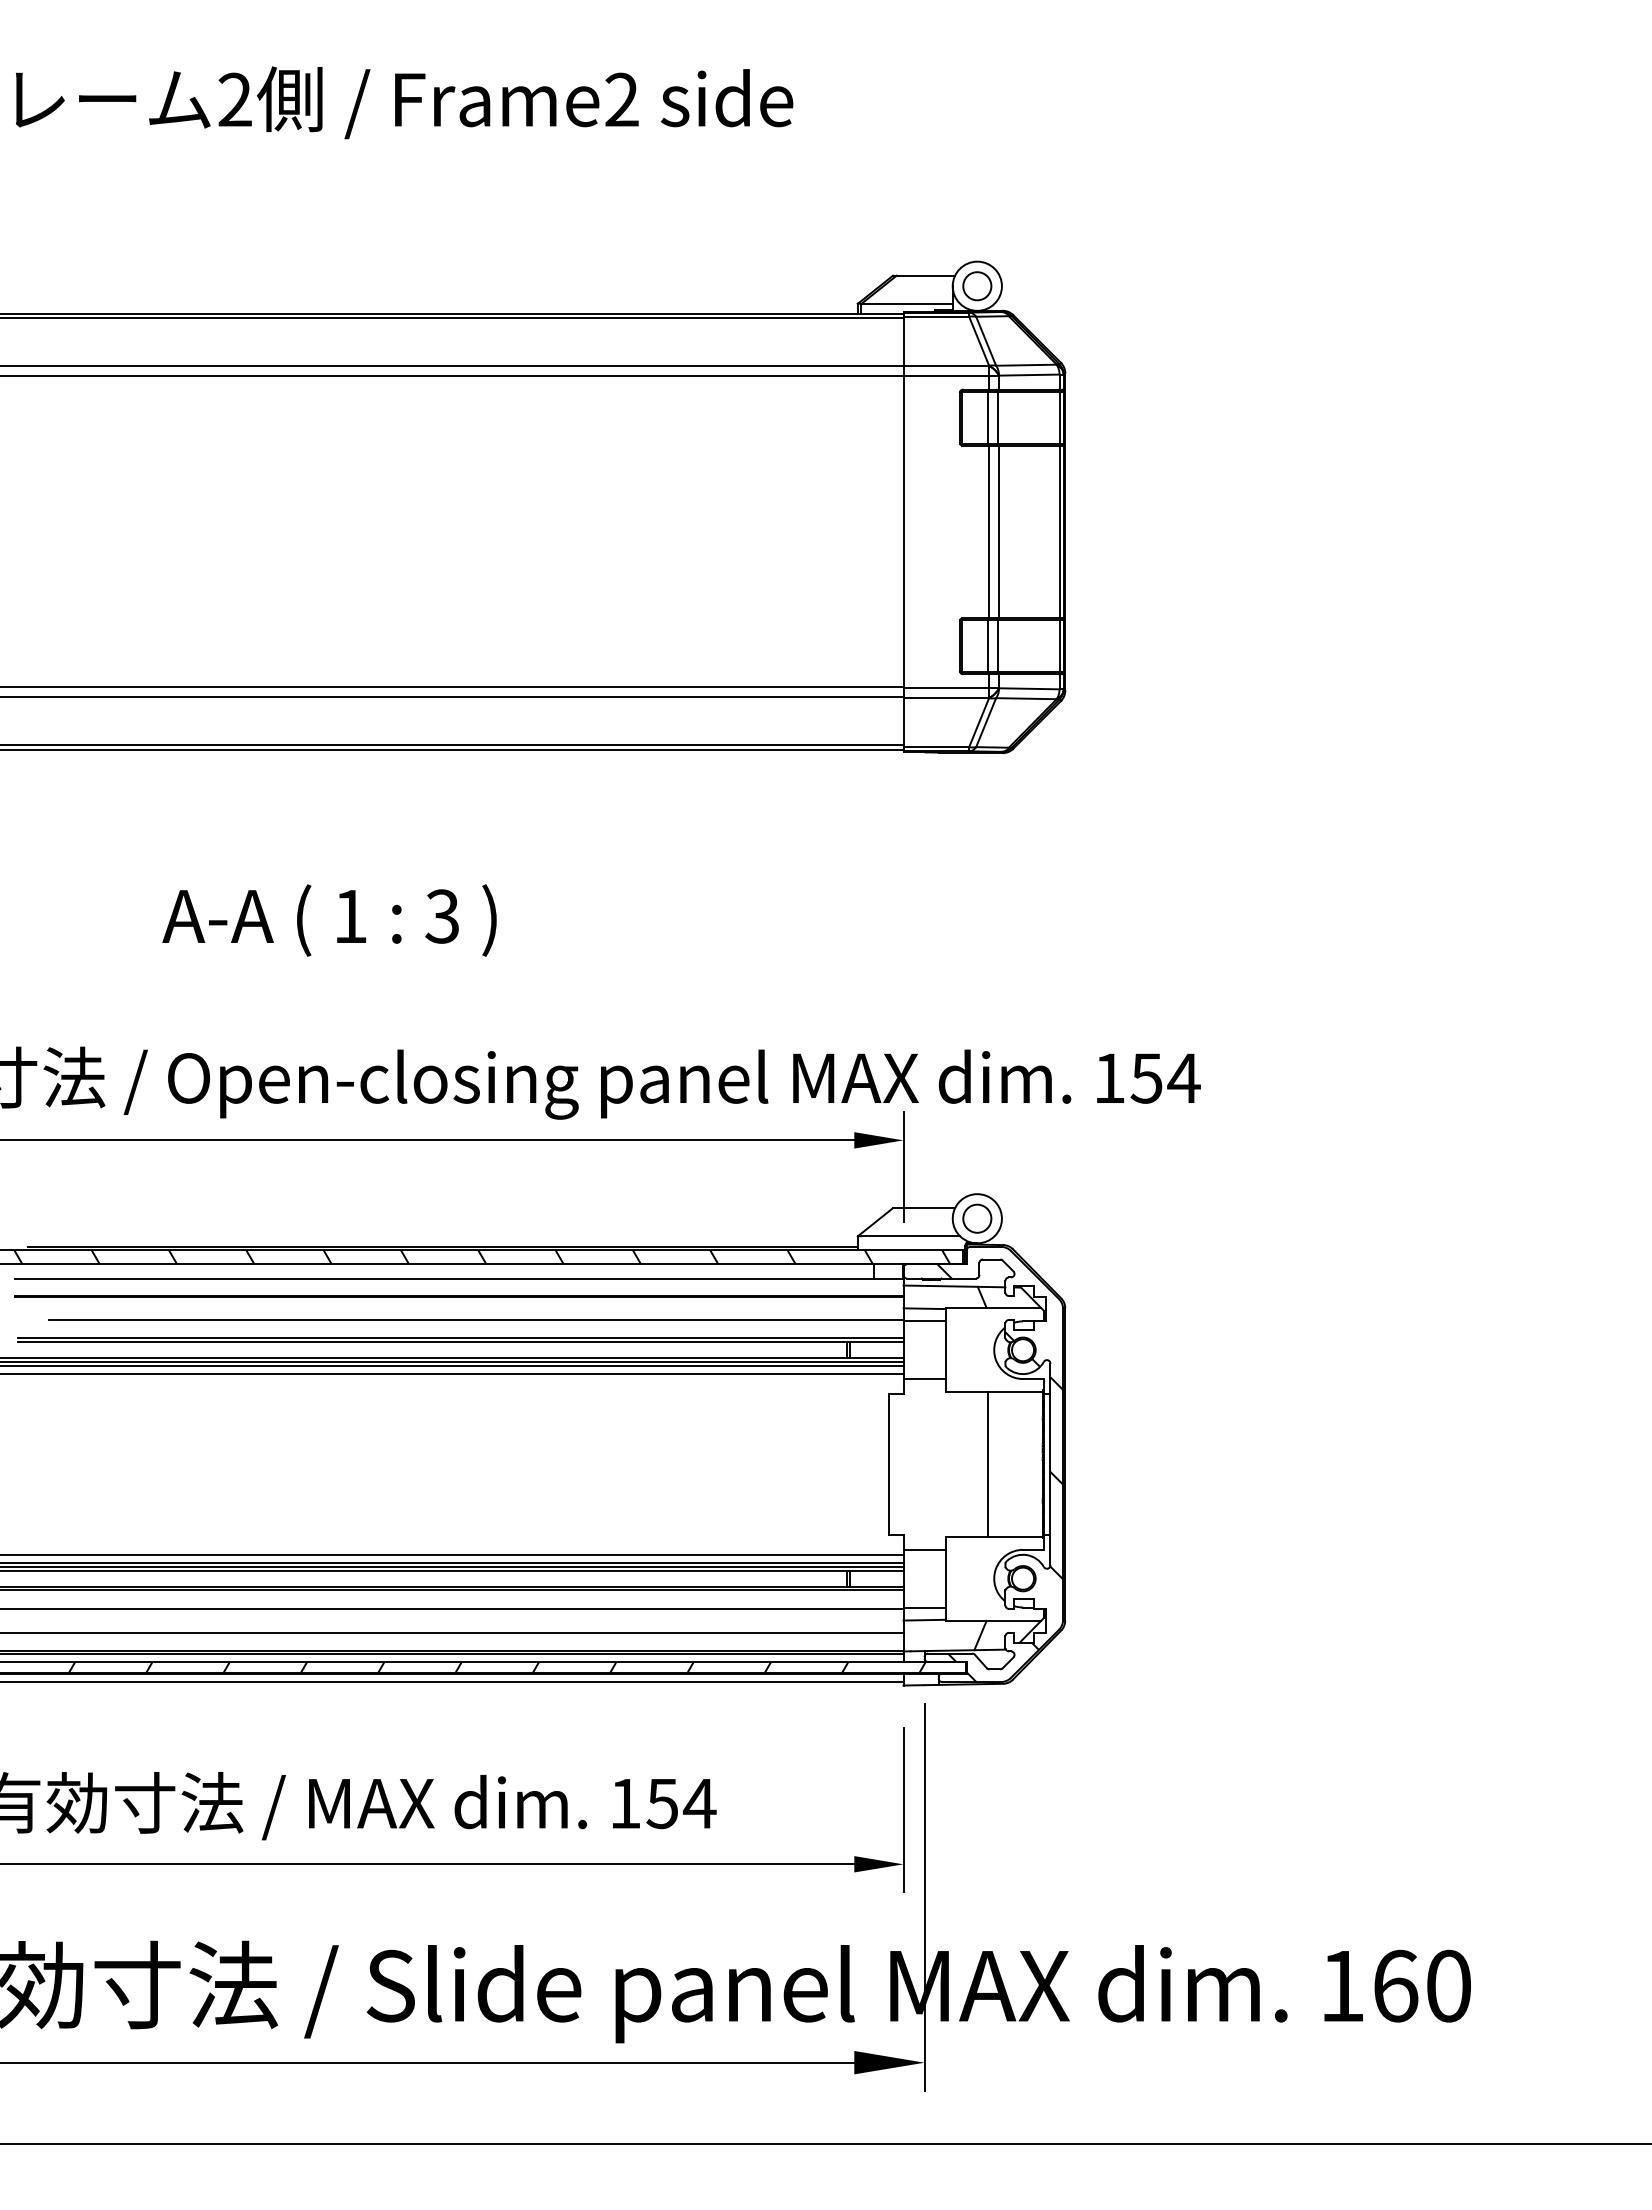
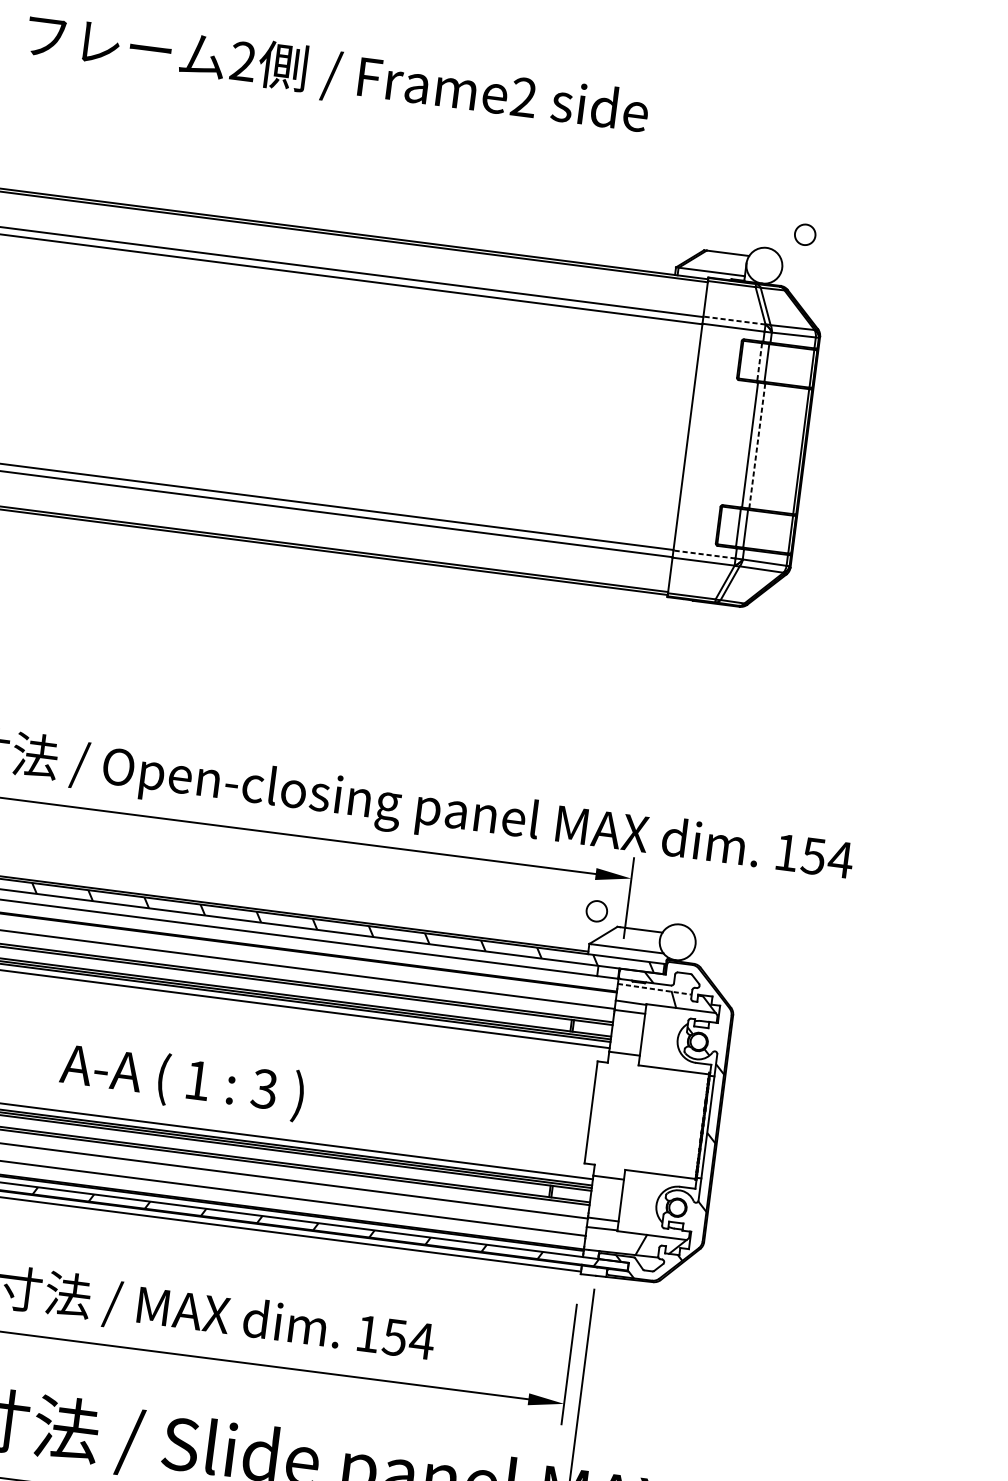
circle: (977, 286) -> (805, 235), moved
line: (946, 365) -> (734, 320), solid -> dashed
line: (987, 418) -> (759, 362), solid -> dashed
line: (999, 531) -> (757, 445), solid -> dashed
line: (946, 688) -> (704, 554), solid -> dashed
text: (329, 920) -> (182, 1081), moved
circle: (977, 1218) -> (597, 911), moved
line: (954, 1286) -> (654, 989), solid -> dashed
line: (987, 1464) -> (662, 1121), removed

